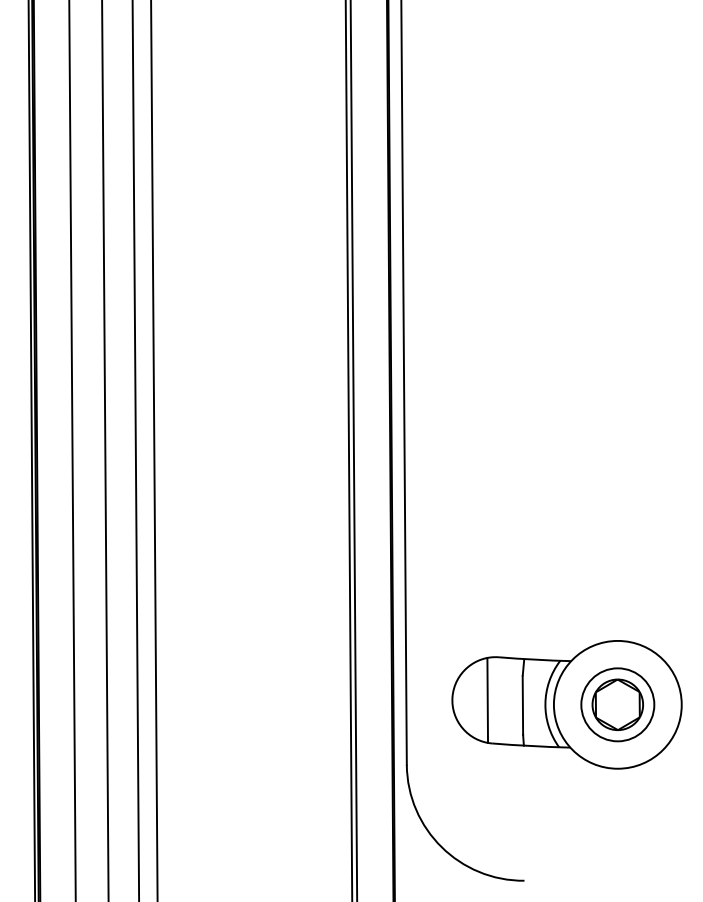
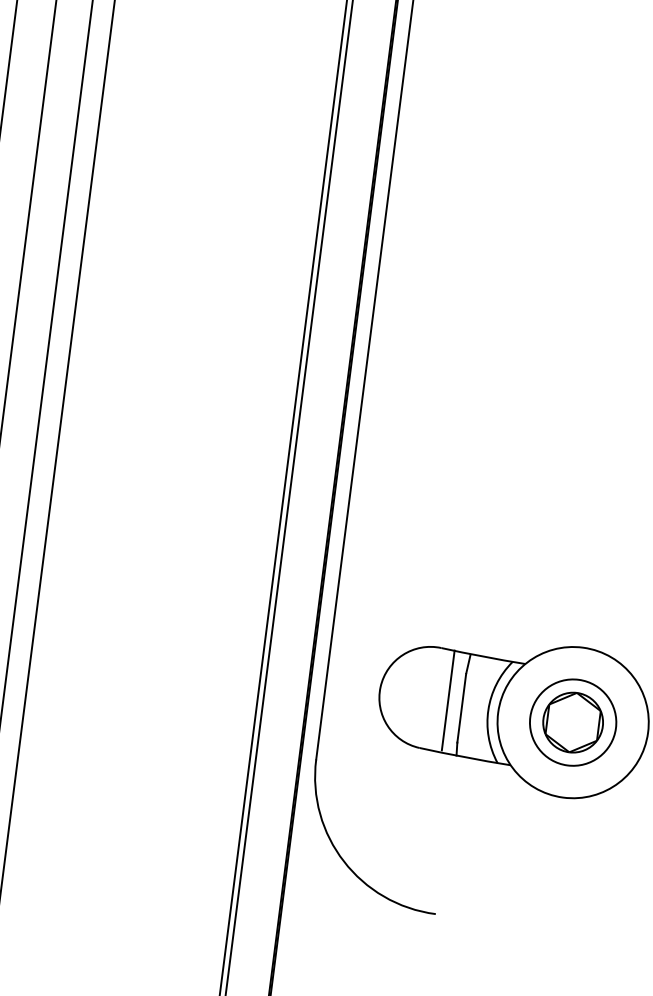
line: (487, 699) -> (448, 699), moved

